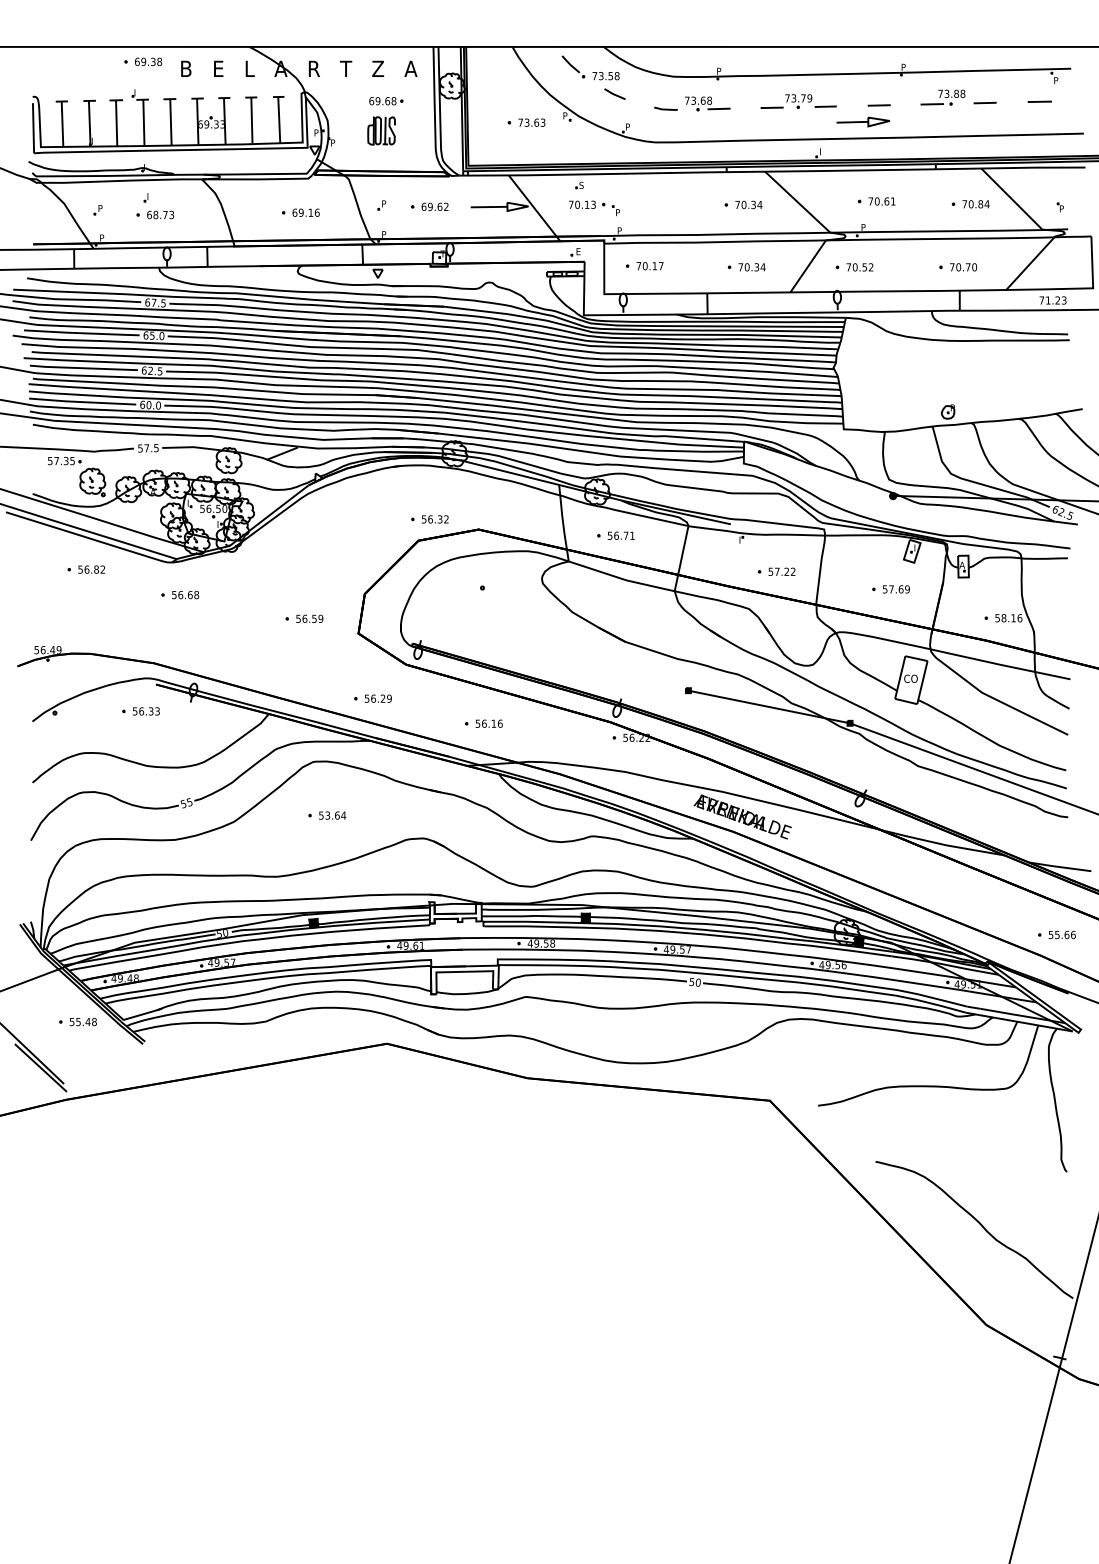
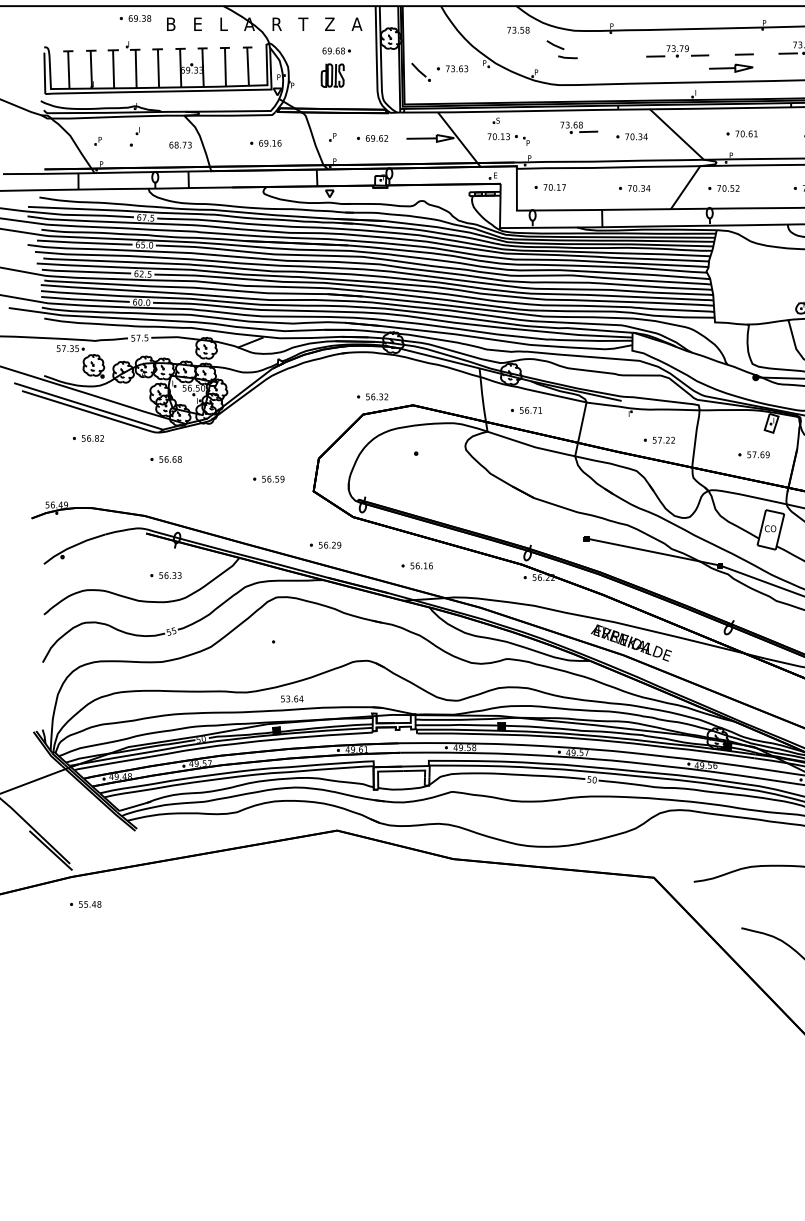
part: (573, 66) -> (421, 71), moved
line: (614, 93) -> (555, 44), moved
part: (707, 103) -> (579, 127), moved
text: (160, 214) -> (180, 144), moved
part: (140, 711) -> (165, 575), moved
text: (332, 815) -> (292, 698), moved
part: (77, 1021) -> (85, 904), moved

